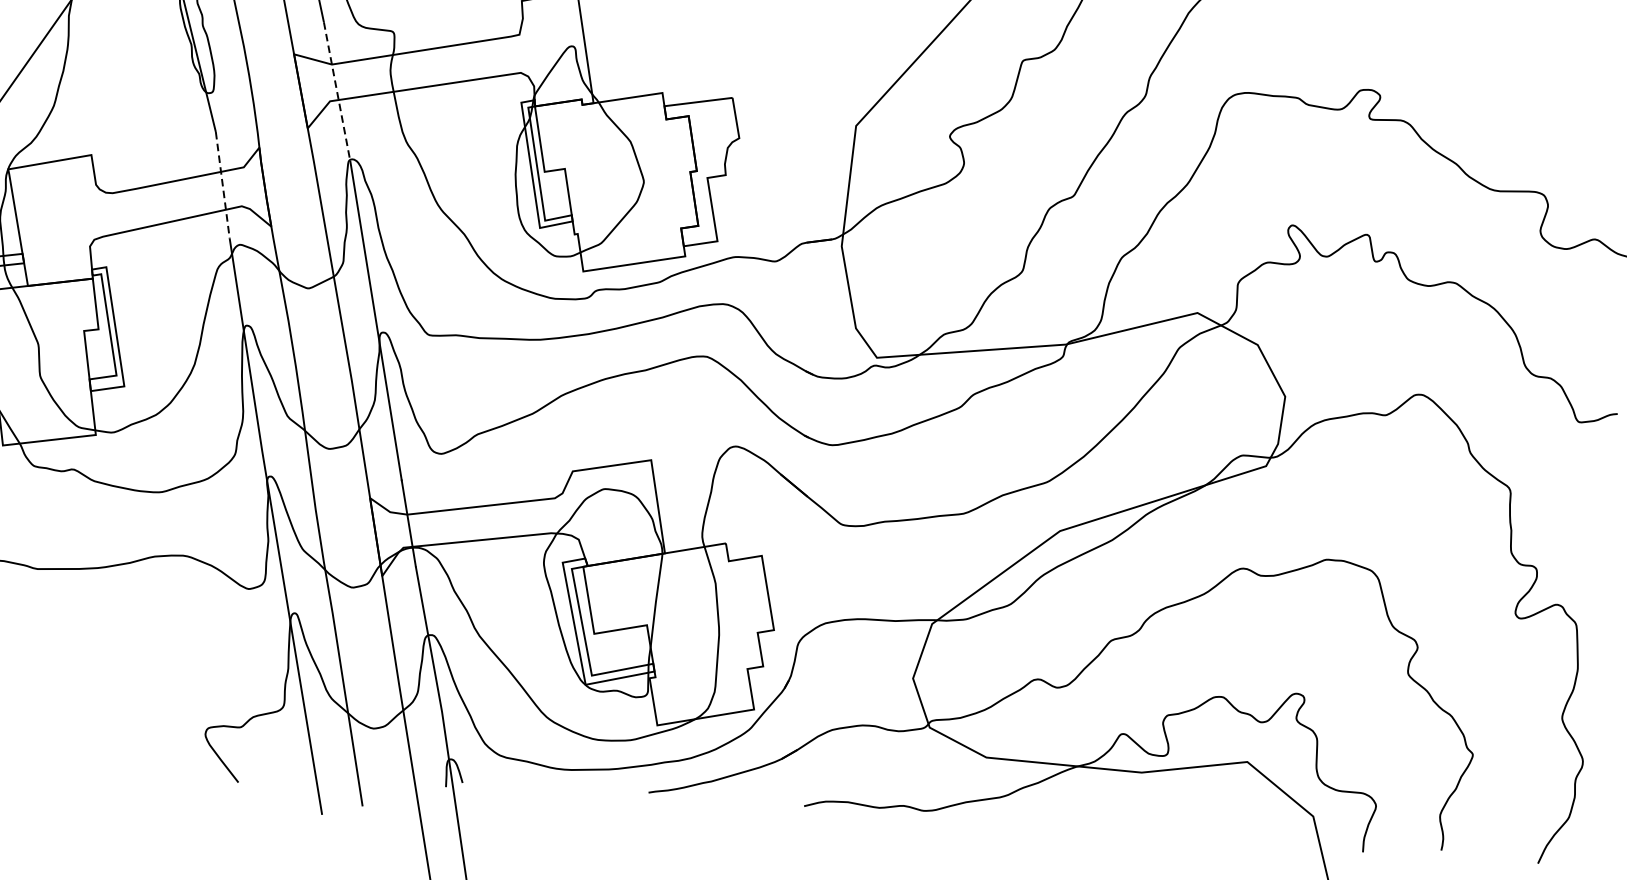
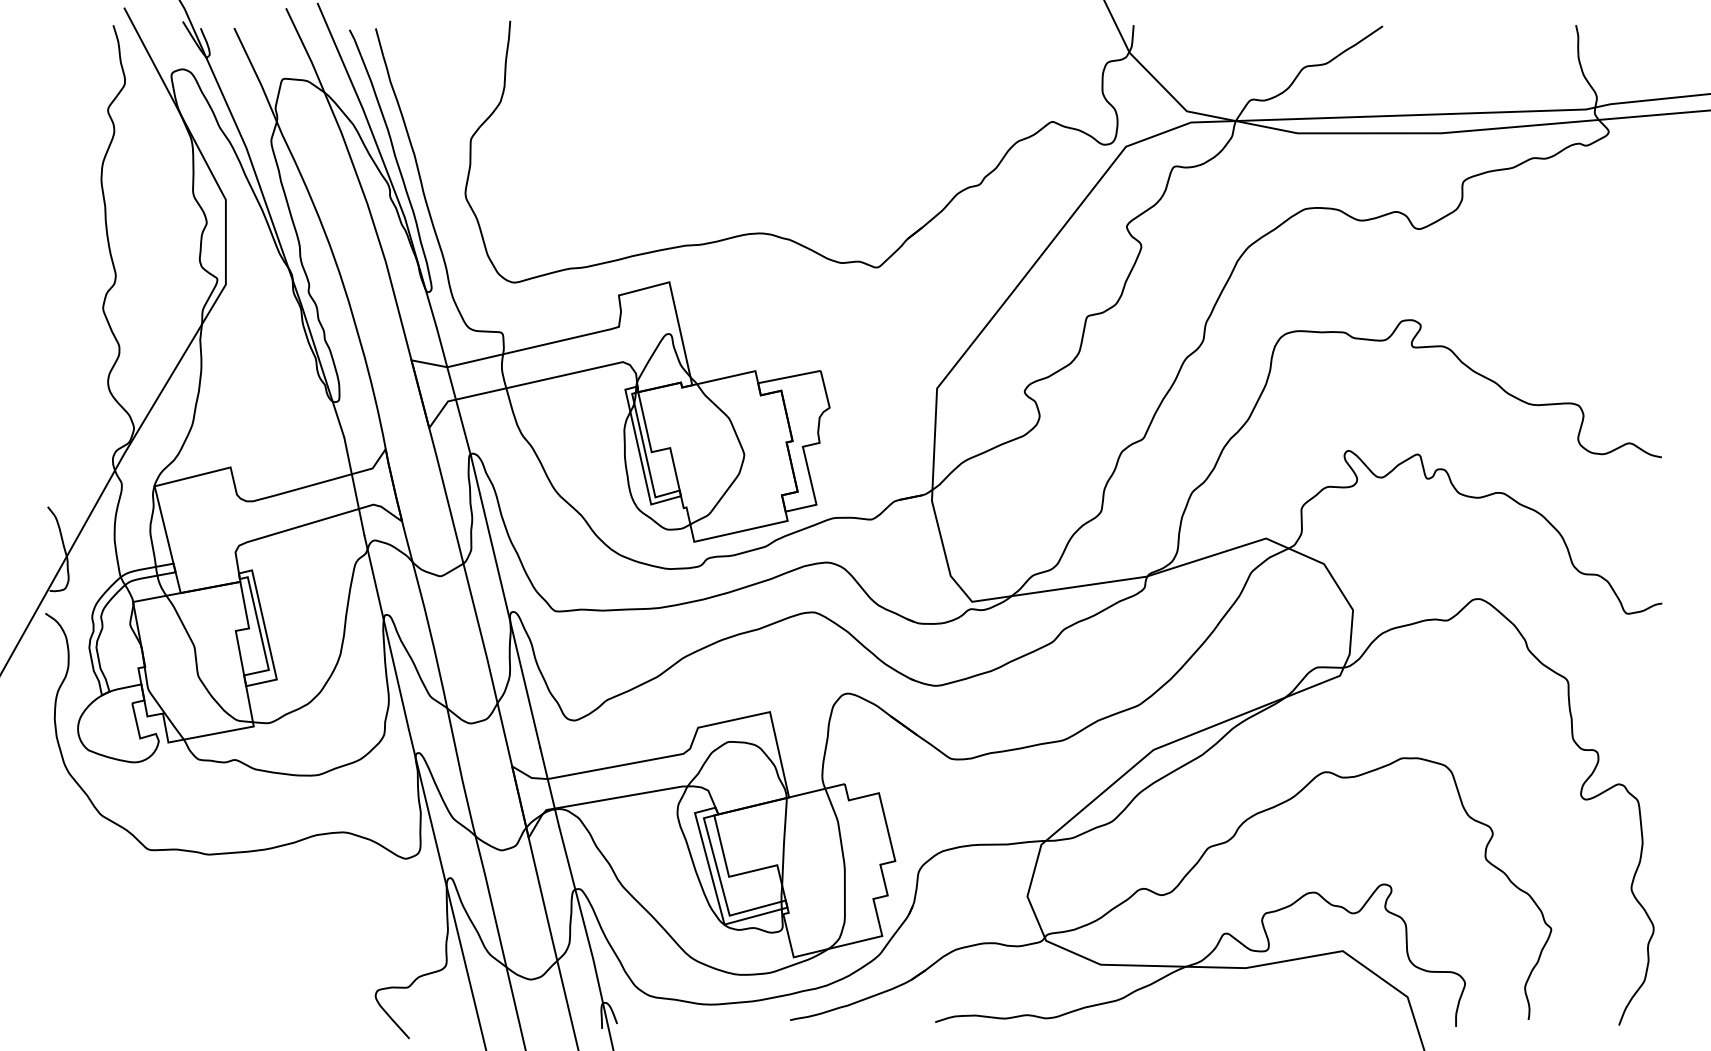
line: (337, 92) -> (454, 392), dashed -> solid
line: (222, 185) -> (354, 486), dashed -> solid

